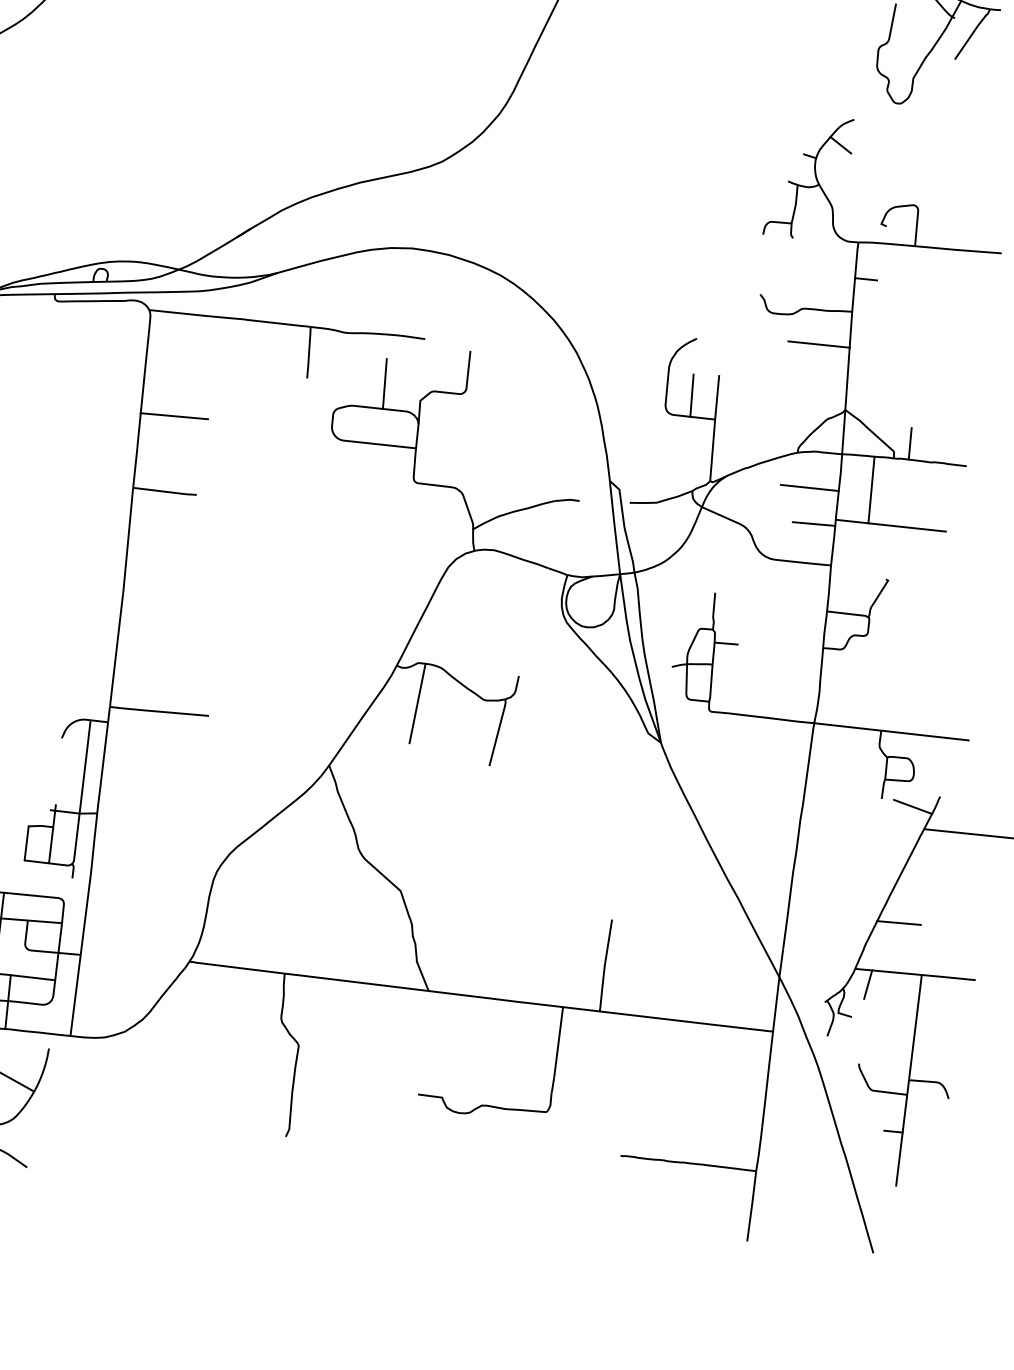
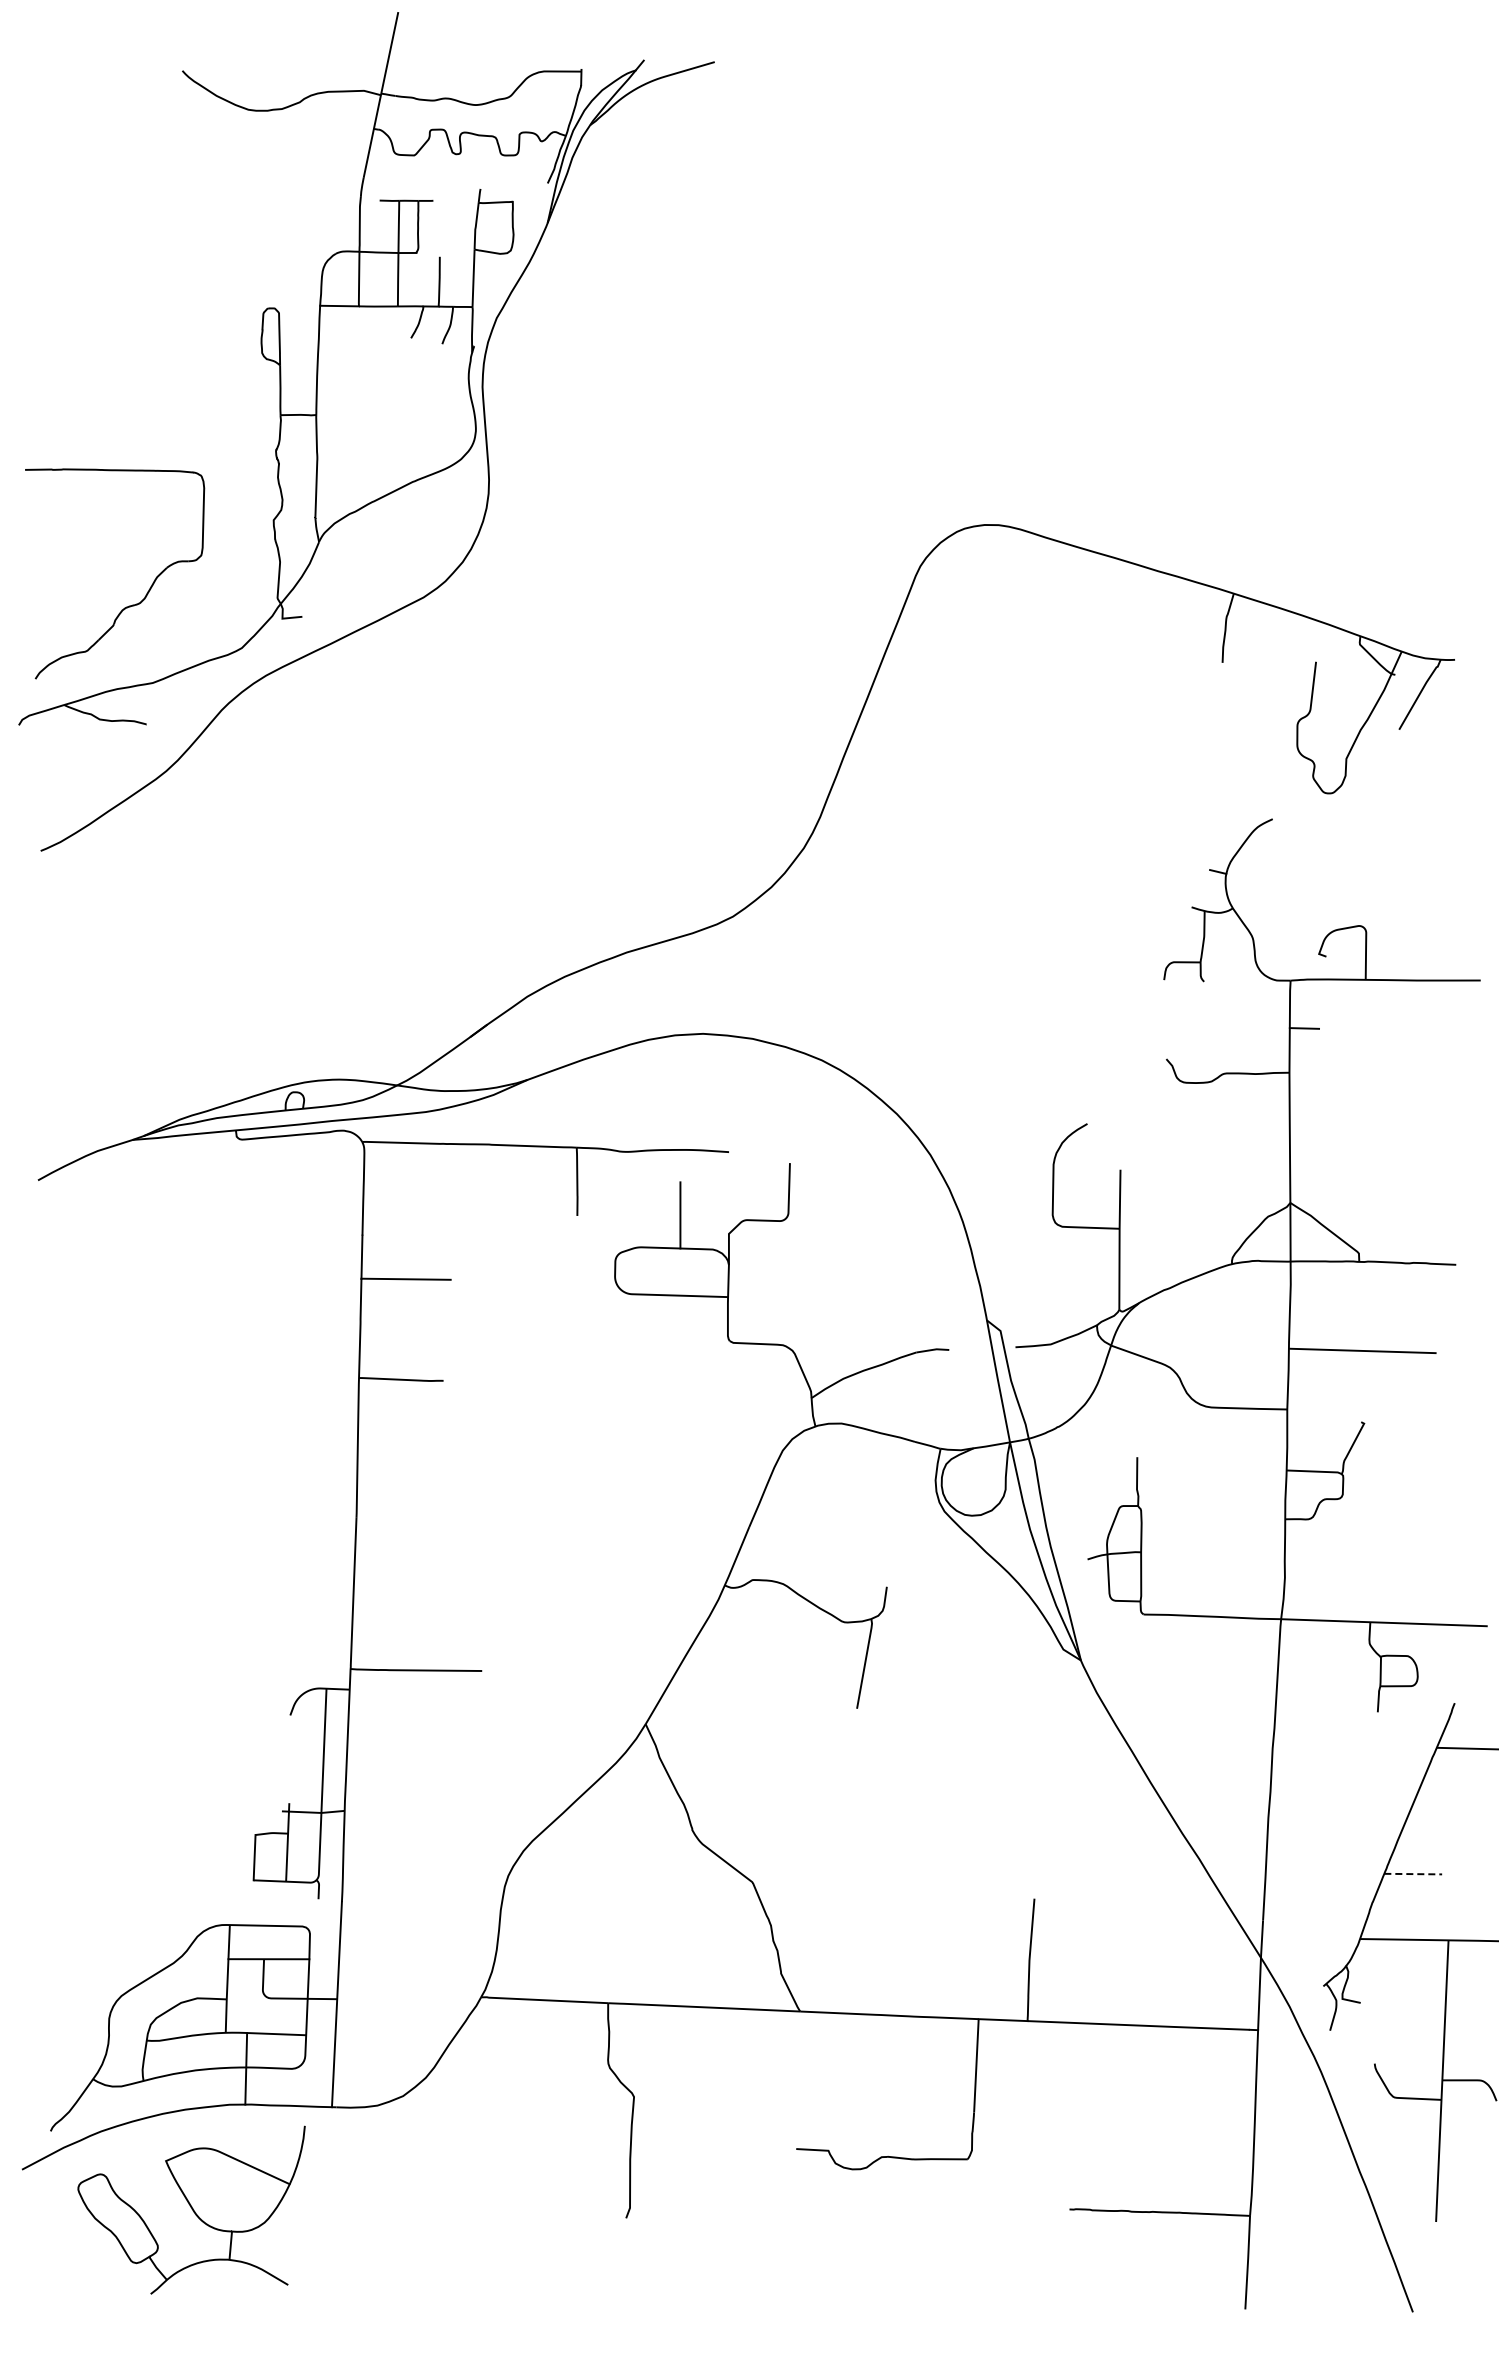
line: (840, 145) -> (1257, 854), removed
line: (818, 344) -> (1248, 1119), removed
line: (691, 395) -> (1086, 1199), removed
line: (910, 443) -> (1379, 1240), removed
line: (809, 488) -> (1251, 1309), removed
line: (871, 489) -> (1332, 1305), removed
line: (813, 524) -> (1260, 1356), removed
line: (725, 643) -> (1156, 1523), removed
line: (417, 703) -> (755, 1633), removed
line: (912, 806) -> (1419, 1719), removed
line: (899, 923) -> (1413, 1874), solid -> dashed
line: (867, 984) -> (1378, 1958), removed
line: (893, 1131) -> (1426, 2149), removed

